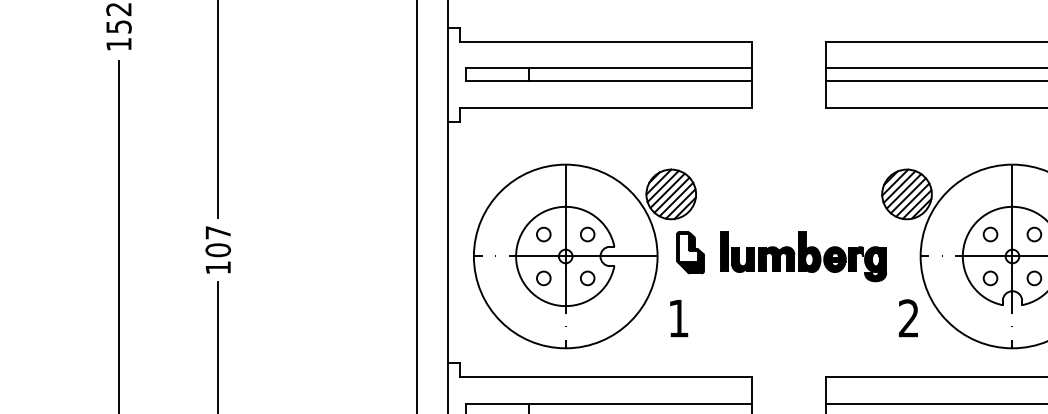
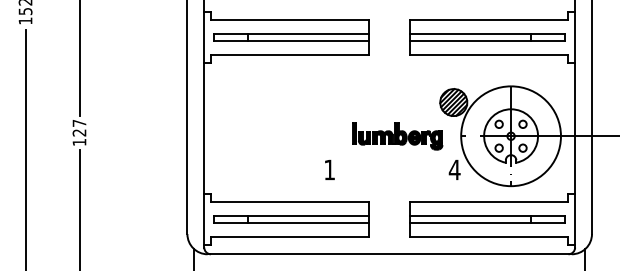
text: (218, 249) -> (79, 132), 107 -> 127
part: (588, 256) -> (280, 136), removed
text: (908, 317) -> (454, 169), 2 -> 4

